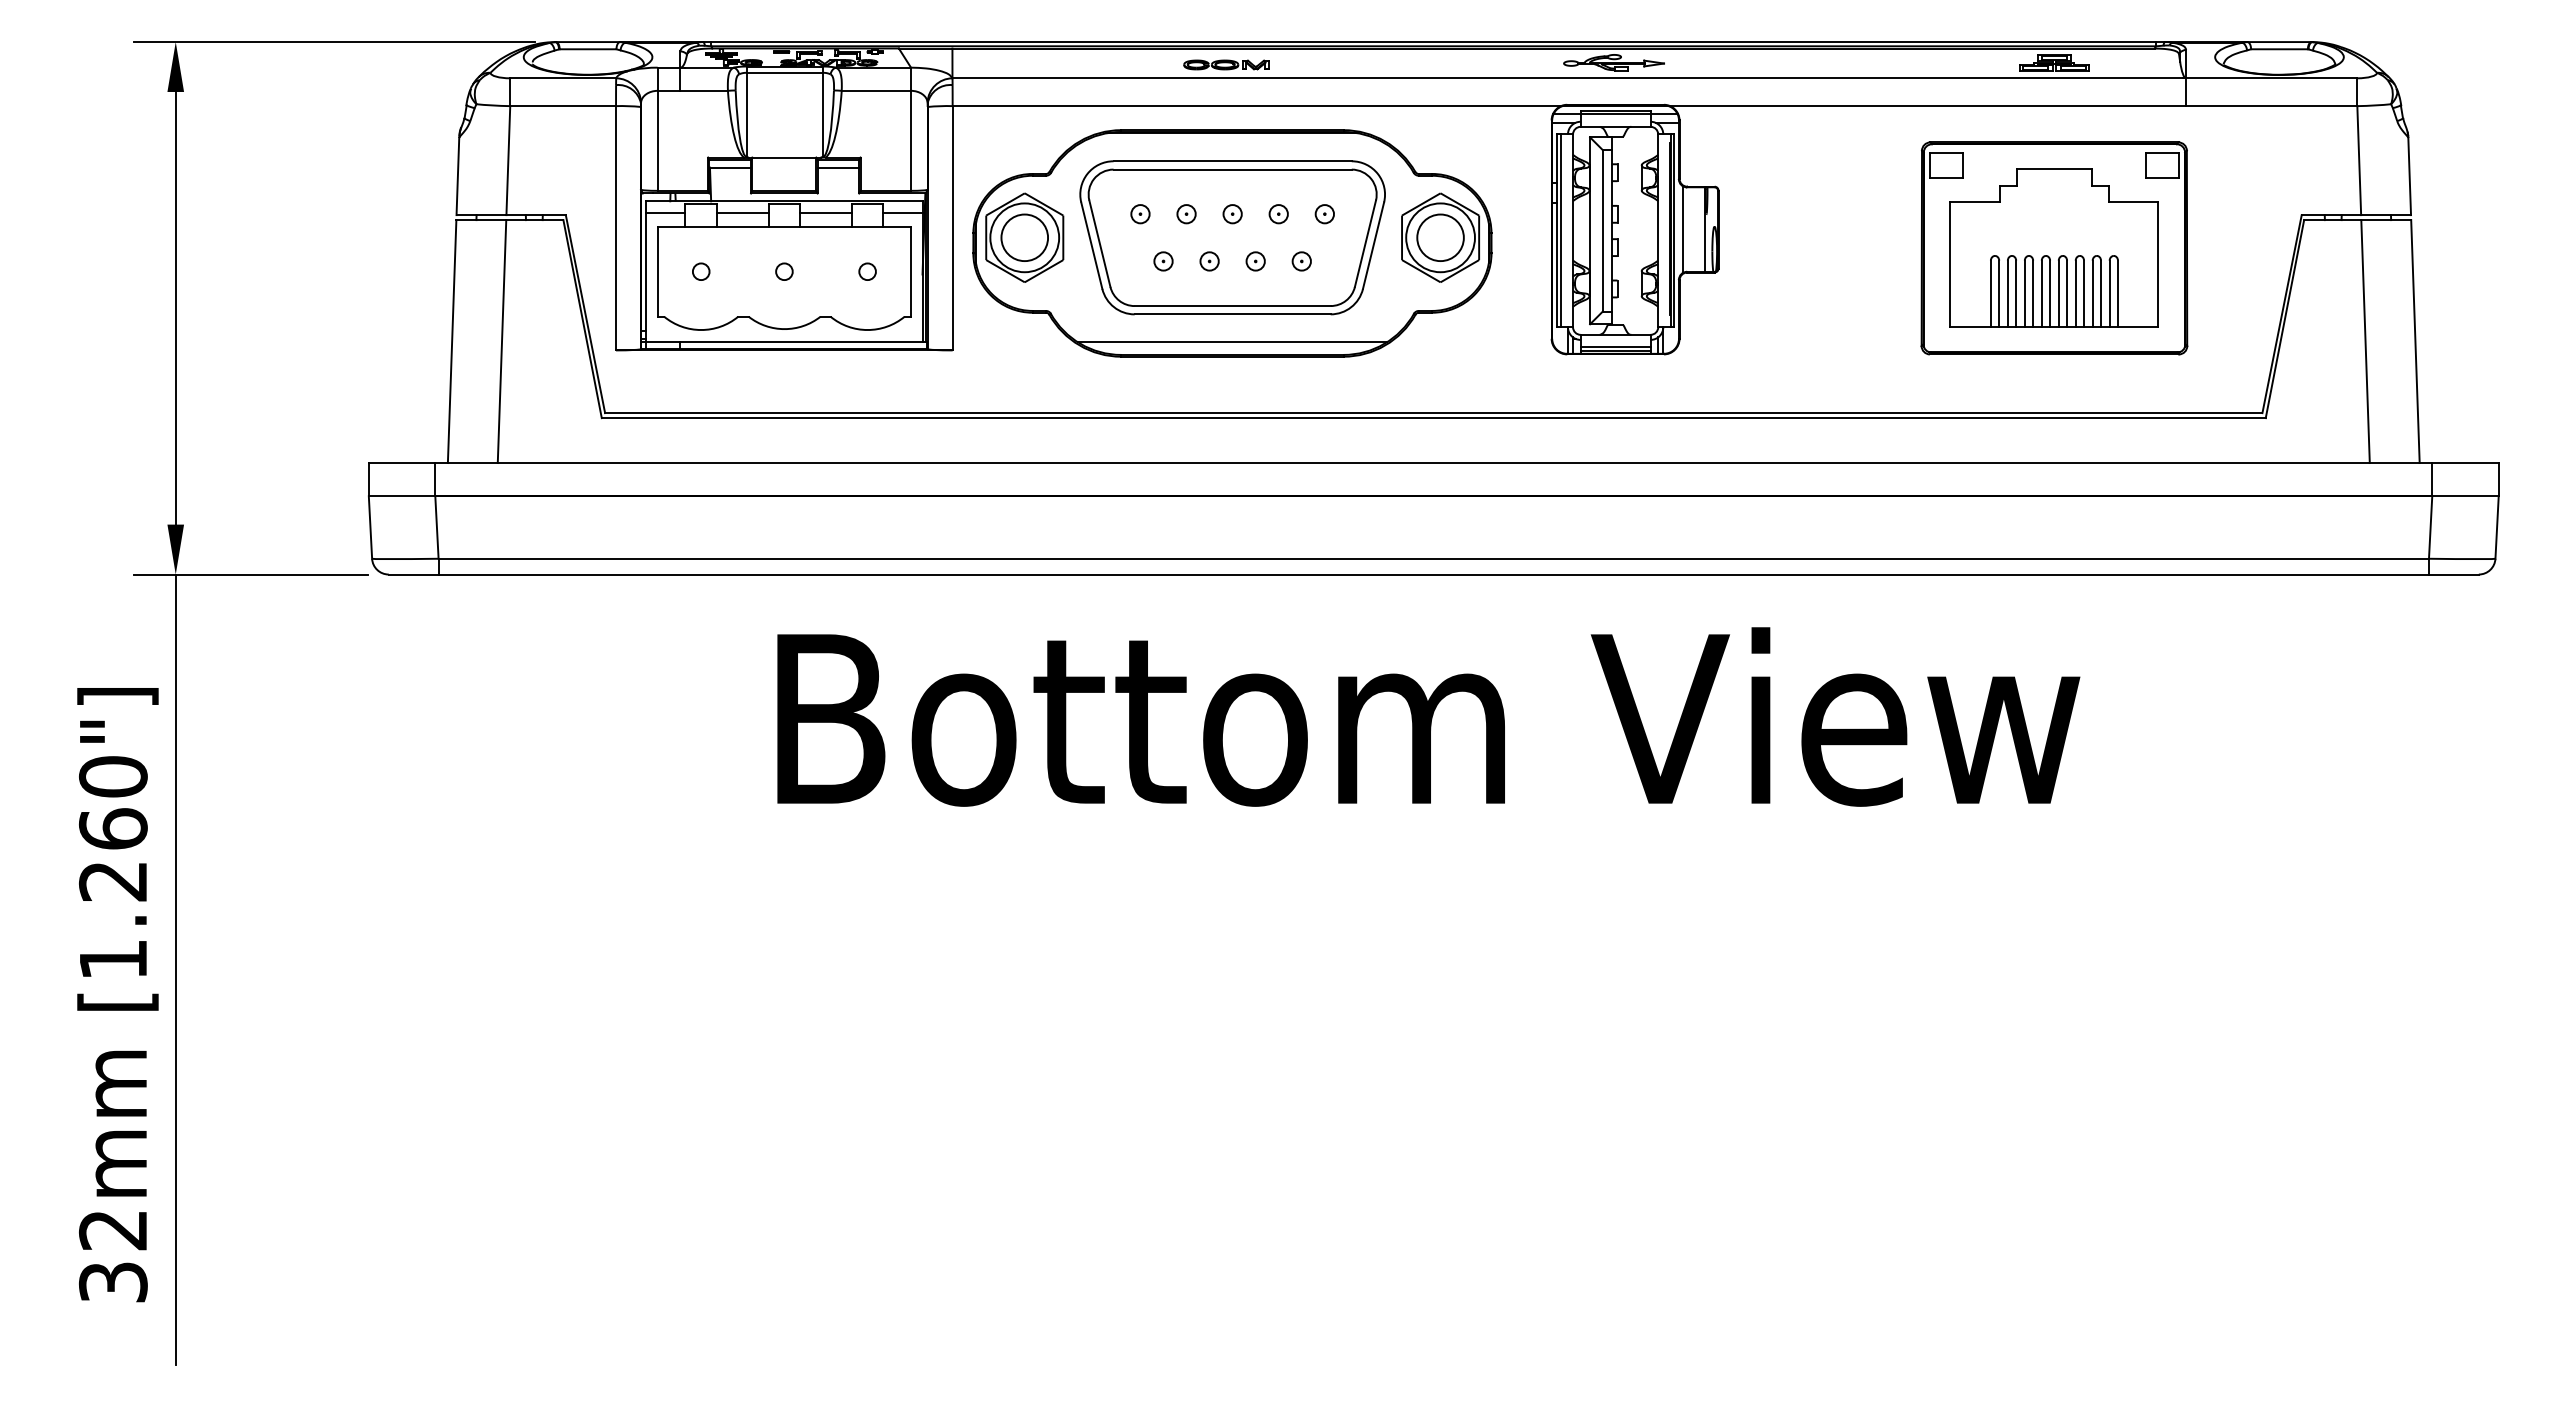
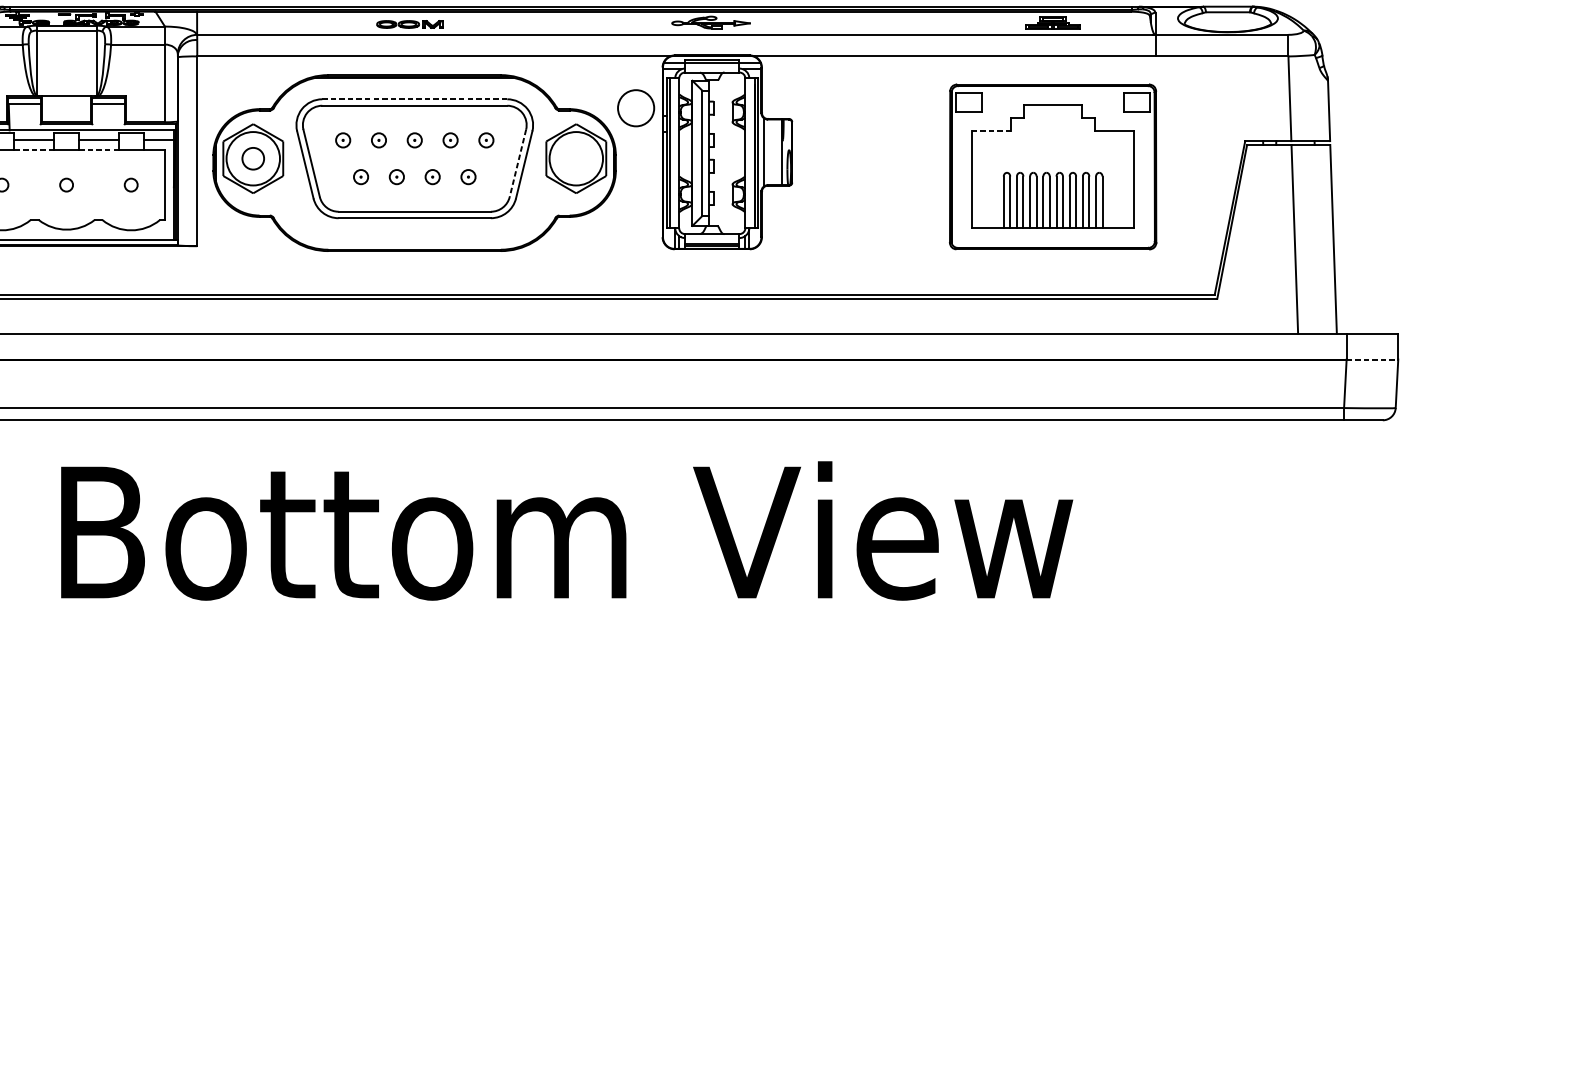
line: (1233, 161) -> (415, 99), solid -> dashed
line: (1975, 202) -> (991, 131), solid -> dashed
line: (742, 226) -> (34, 149), solid -> dashed
line: (826, 226) -> (99, 149), solid -> dashed
circle: (1024, 237) -> (253, 158), size x0.6
circle: (1440, 237) -> (636, 108), moved
line: (1365, 243) -> (517, 163), solid -> dashed
line: (1232, 342) -> (414, 240), removed
line: (2465, 496) -> (1372, 359), solid -> dashed

